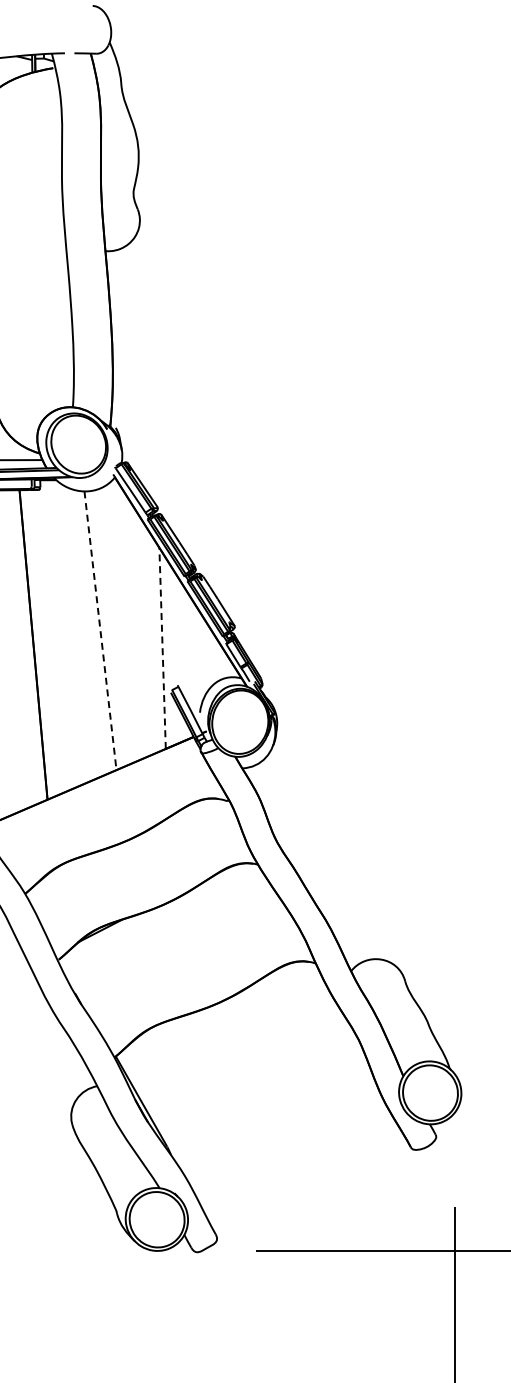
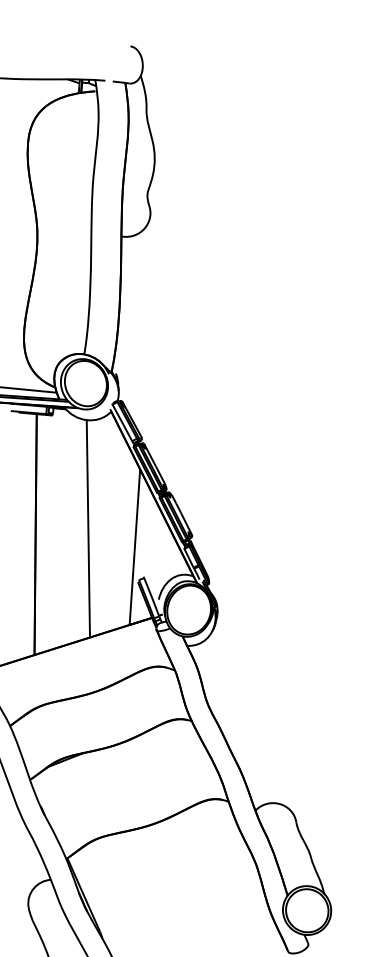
line: (100, 631) -> (88, 529), dashed -> solid
line: (162, 648) -> (134, 547), dashed -> solid

